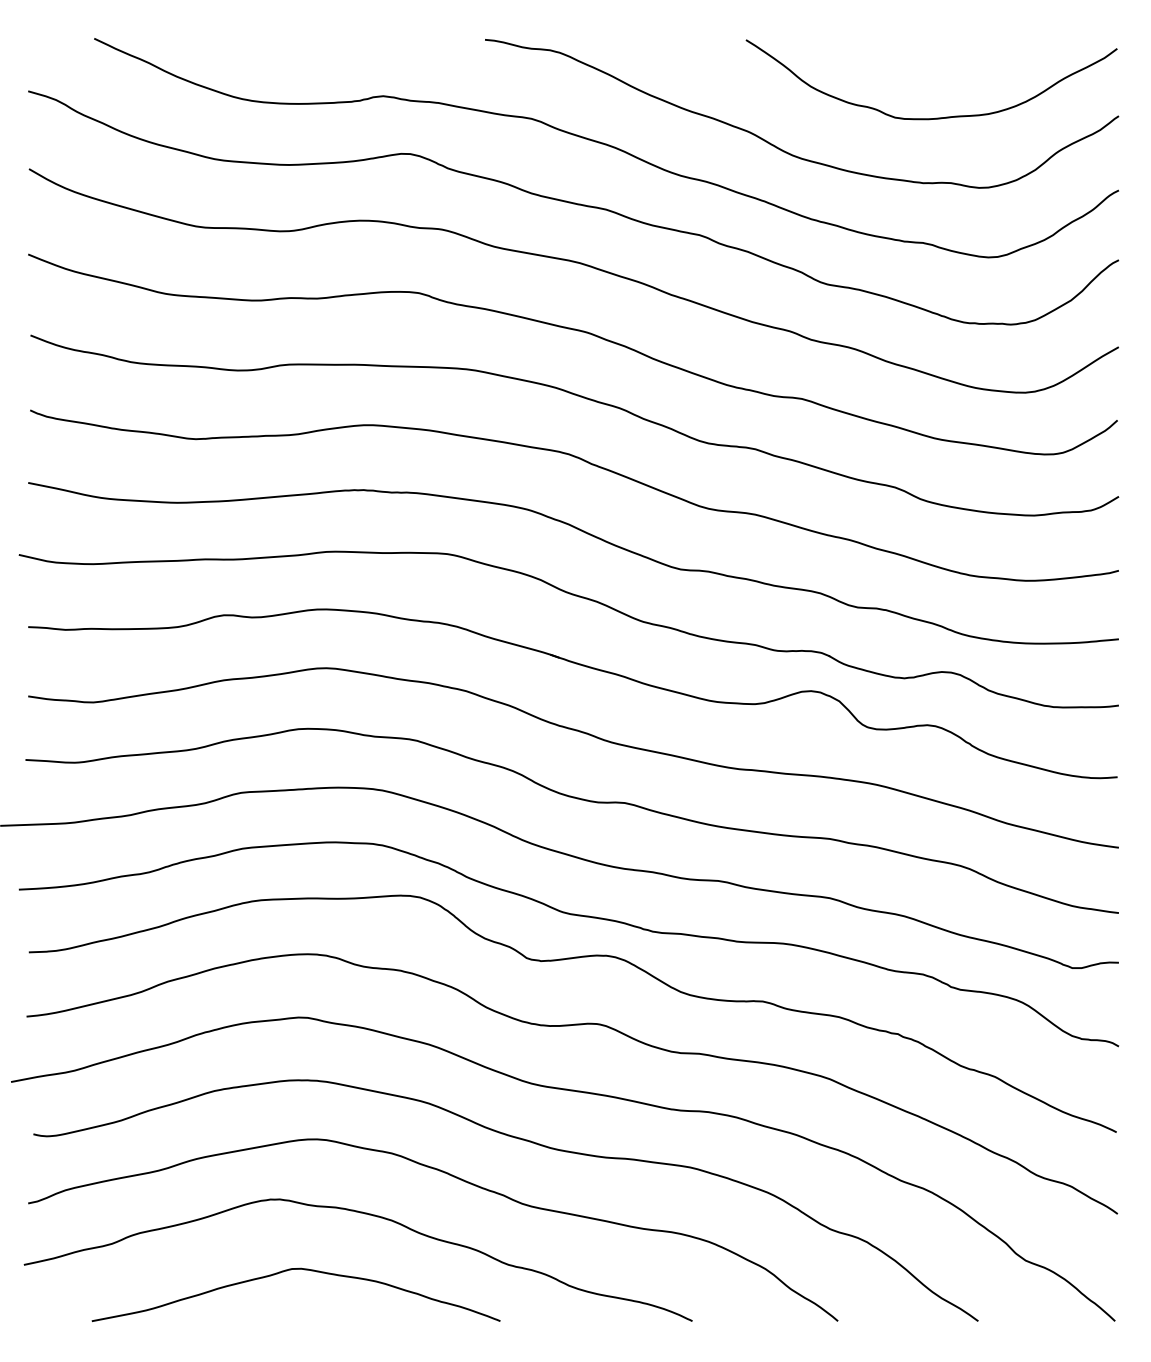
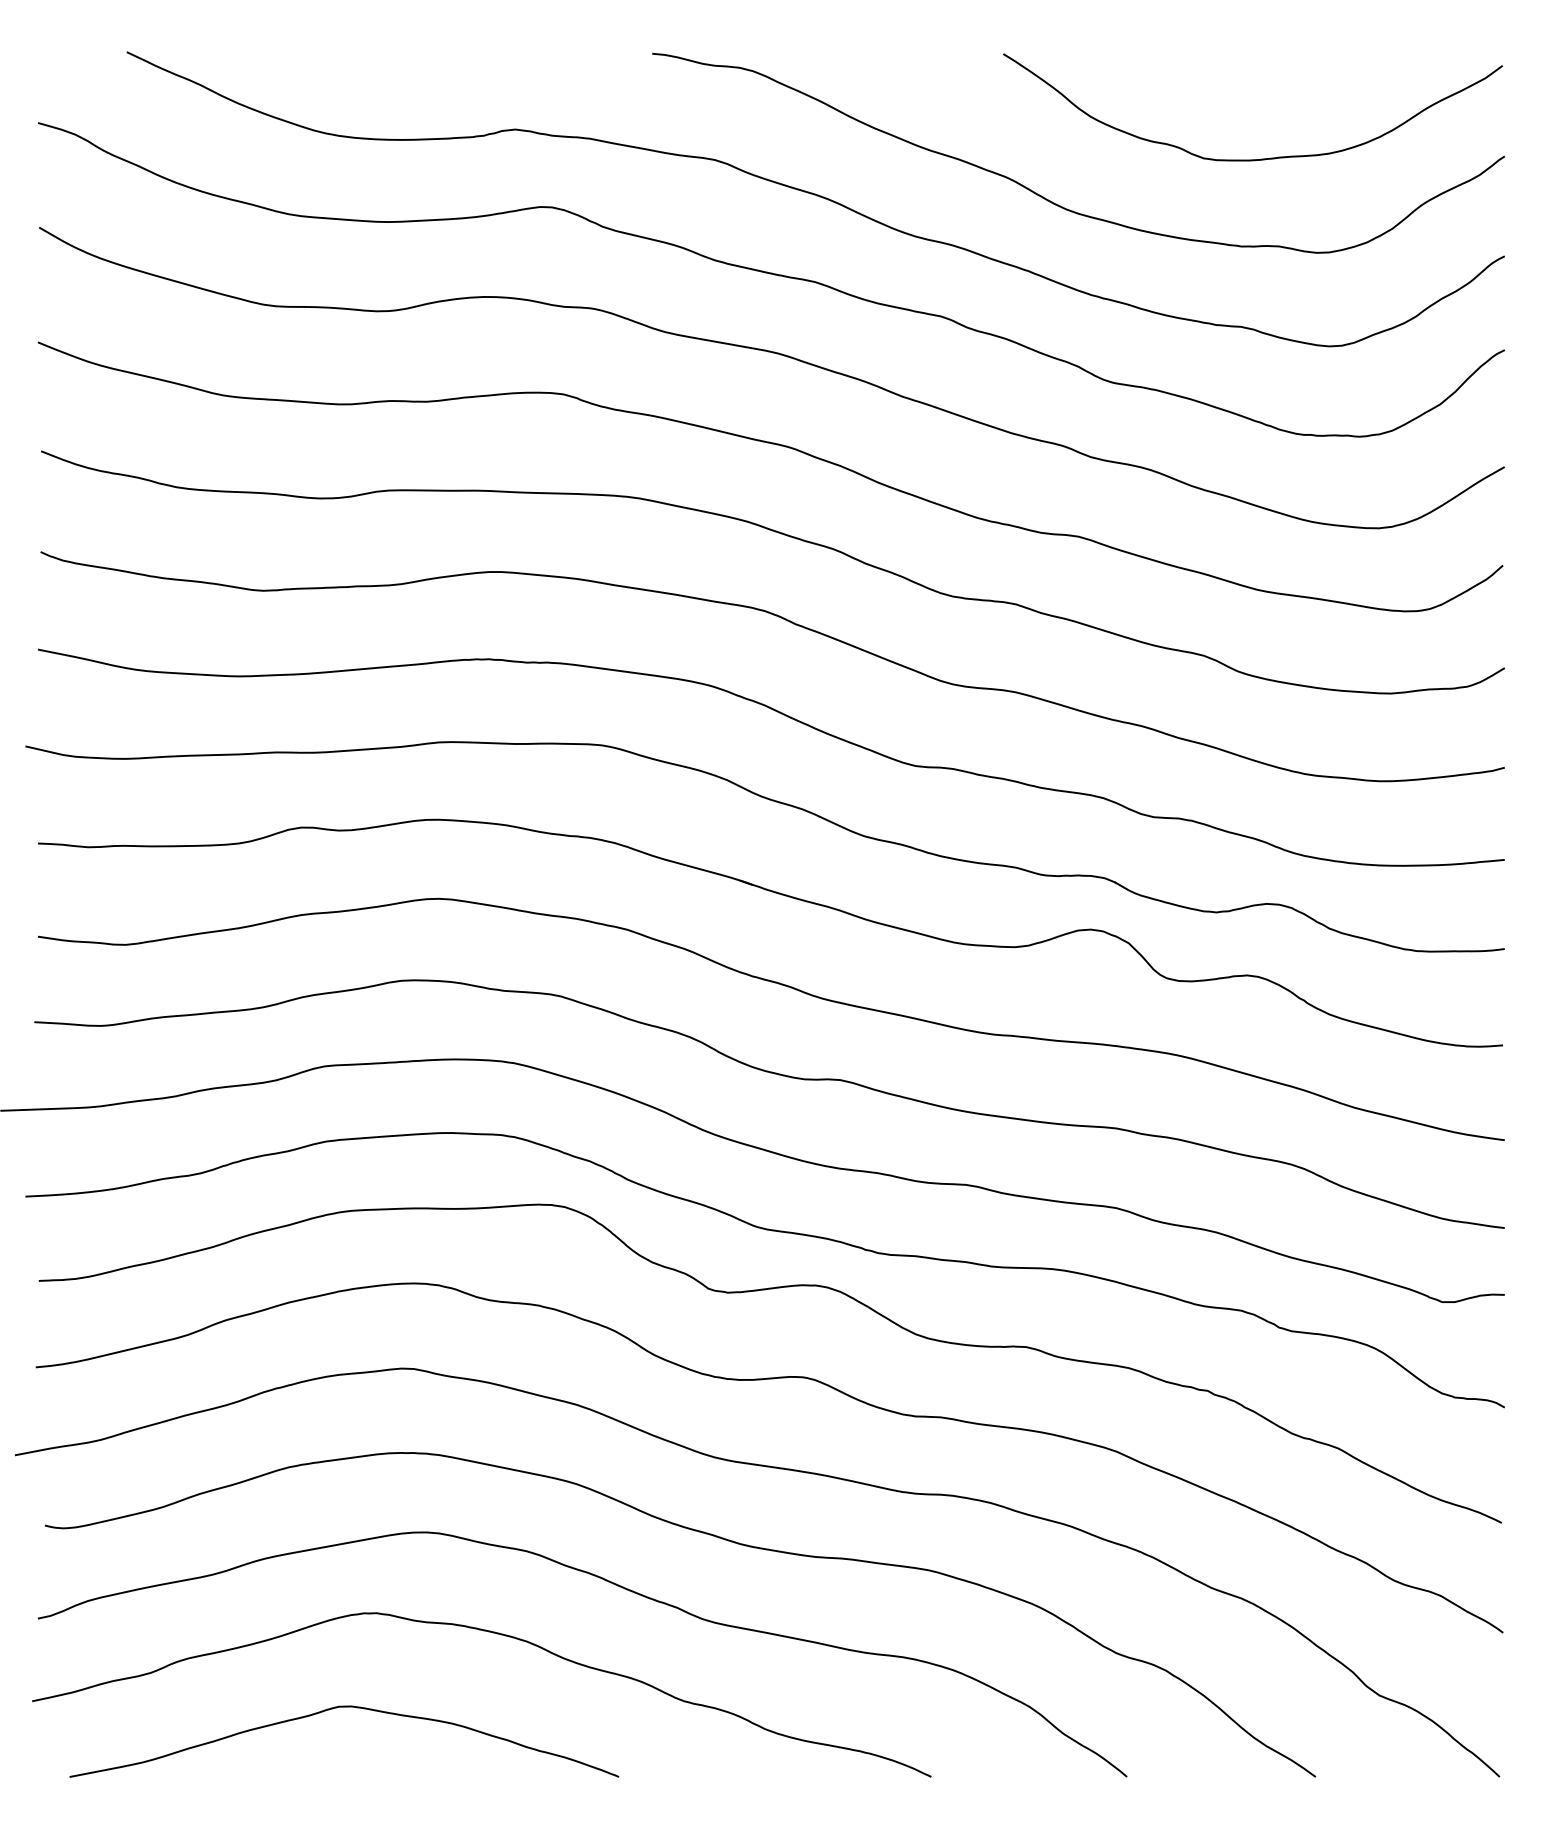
curve: (290, 1270) -> (336, 1708), moved

